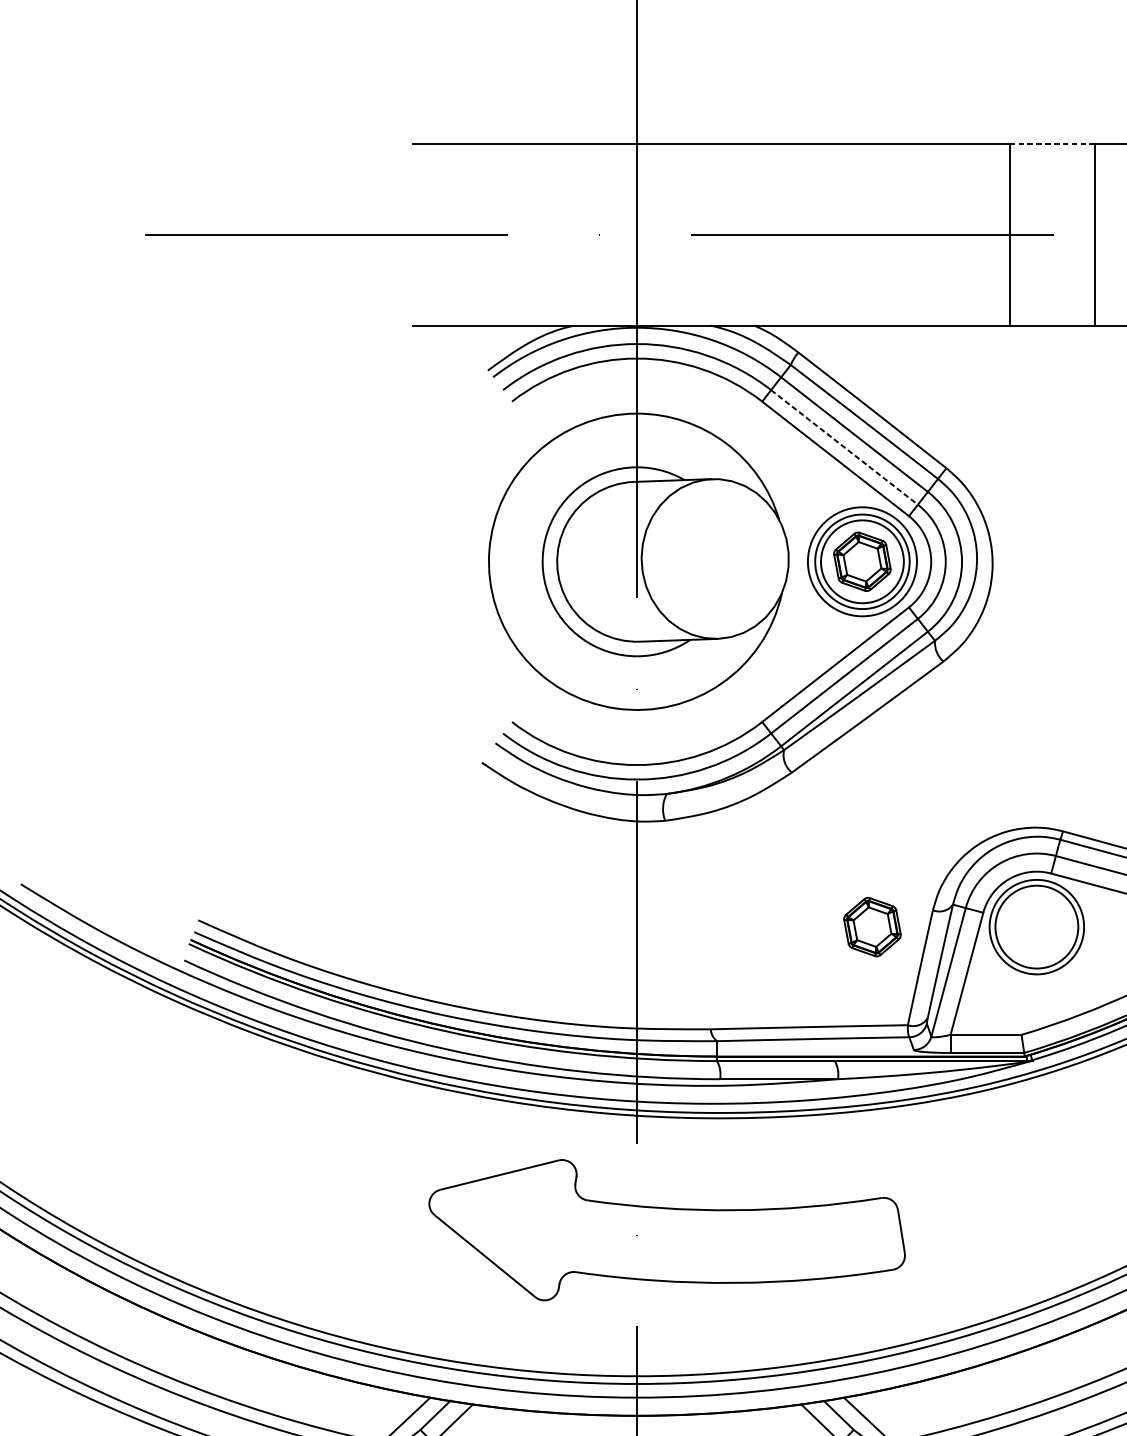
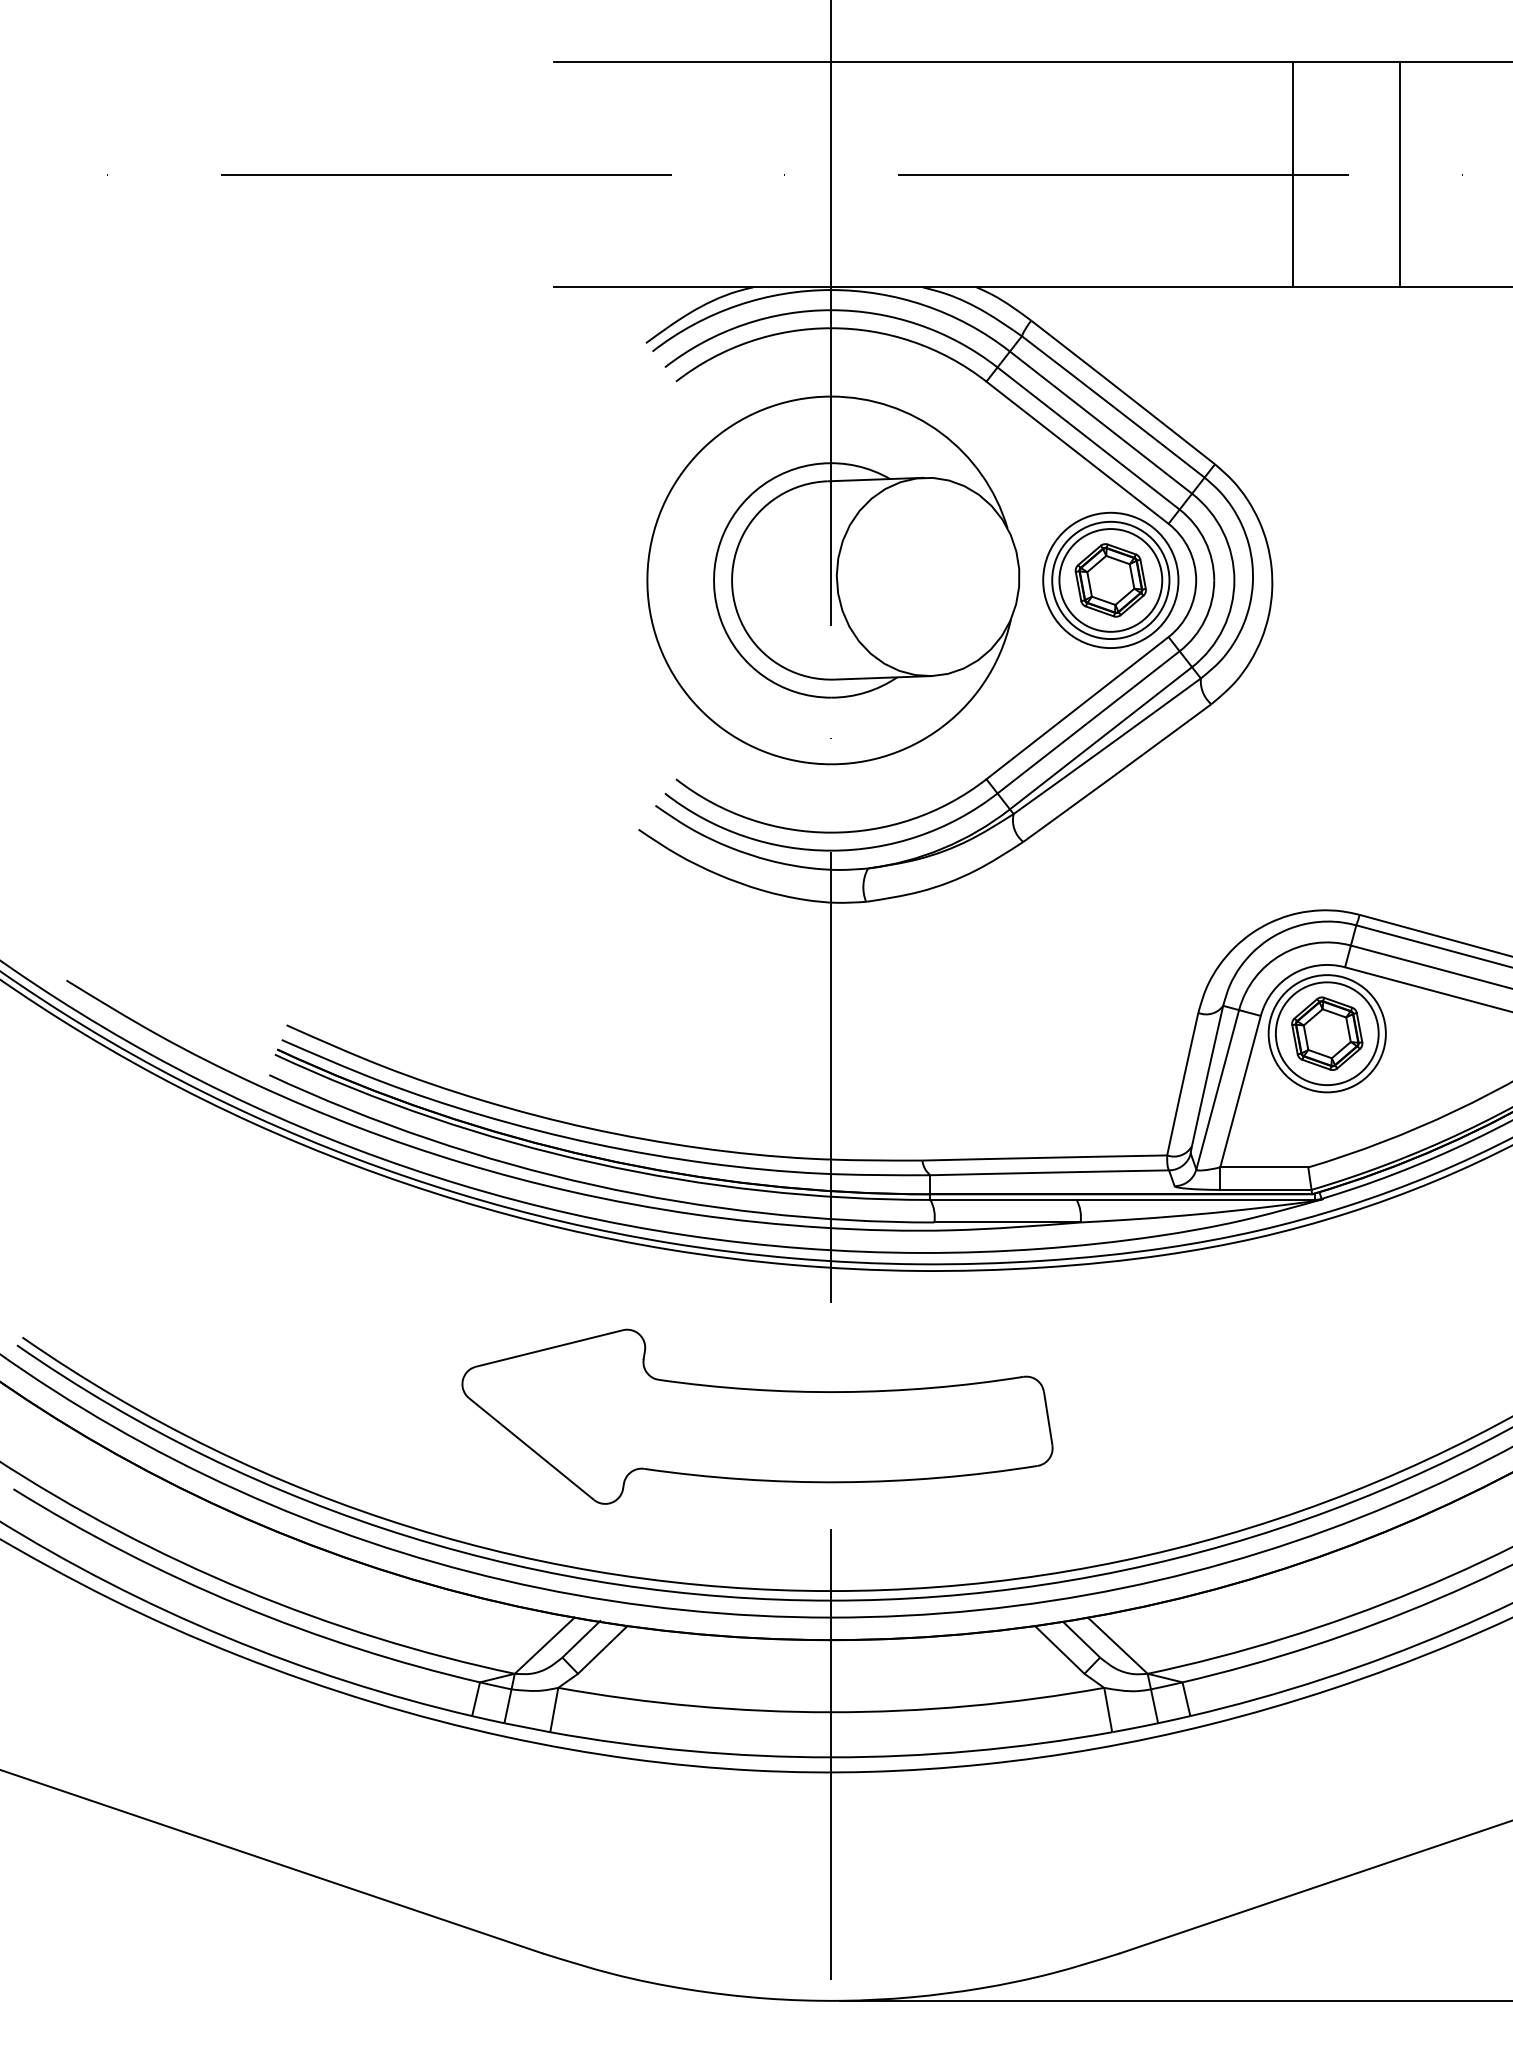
line: (1053, 143) -> (1347, 61), dashed -> solid
line: (844, 447) -> (1088, 438), dashed -> solid
part: (872, 926) -> (1327, 1033), moved
part: (667, 1229) -> (757, 1416), moved

